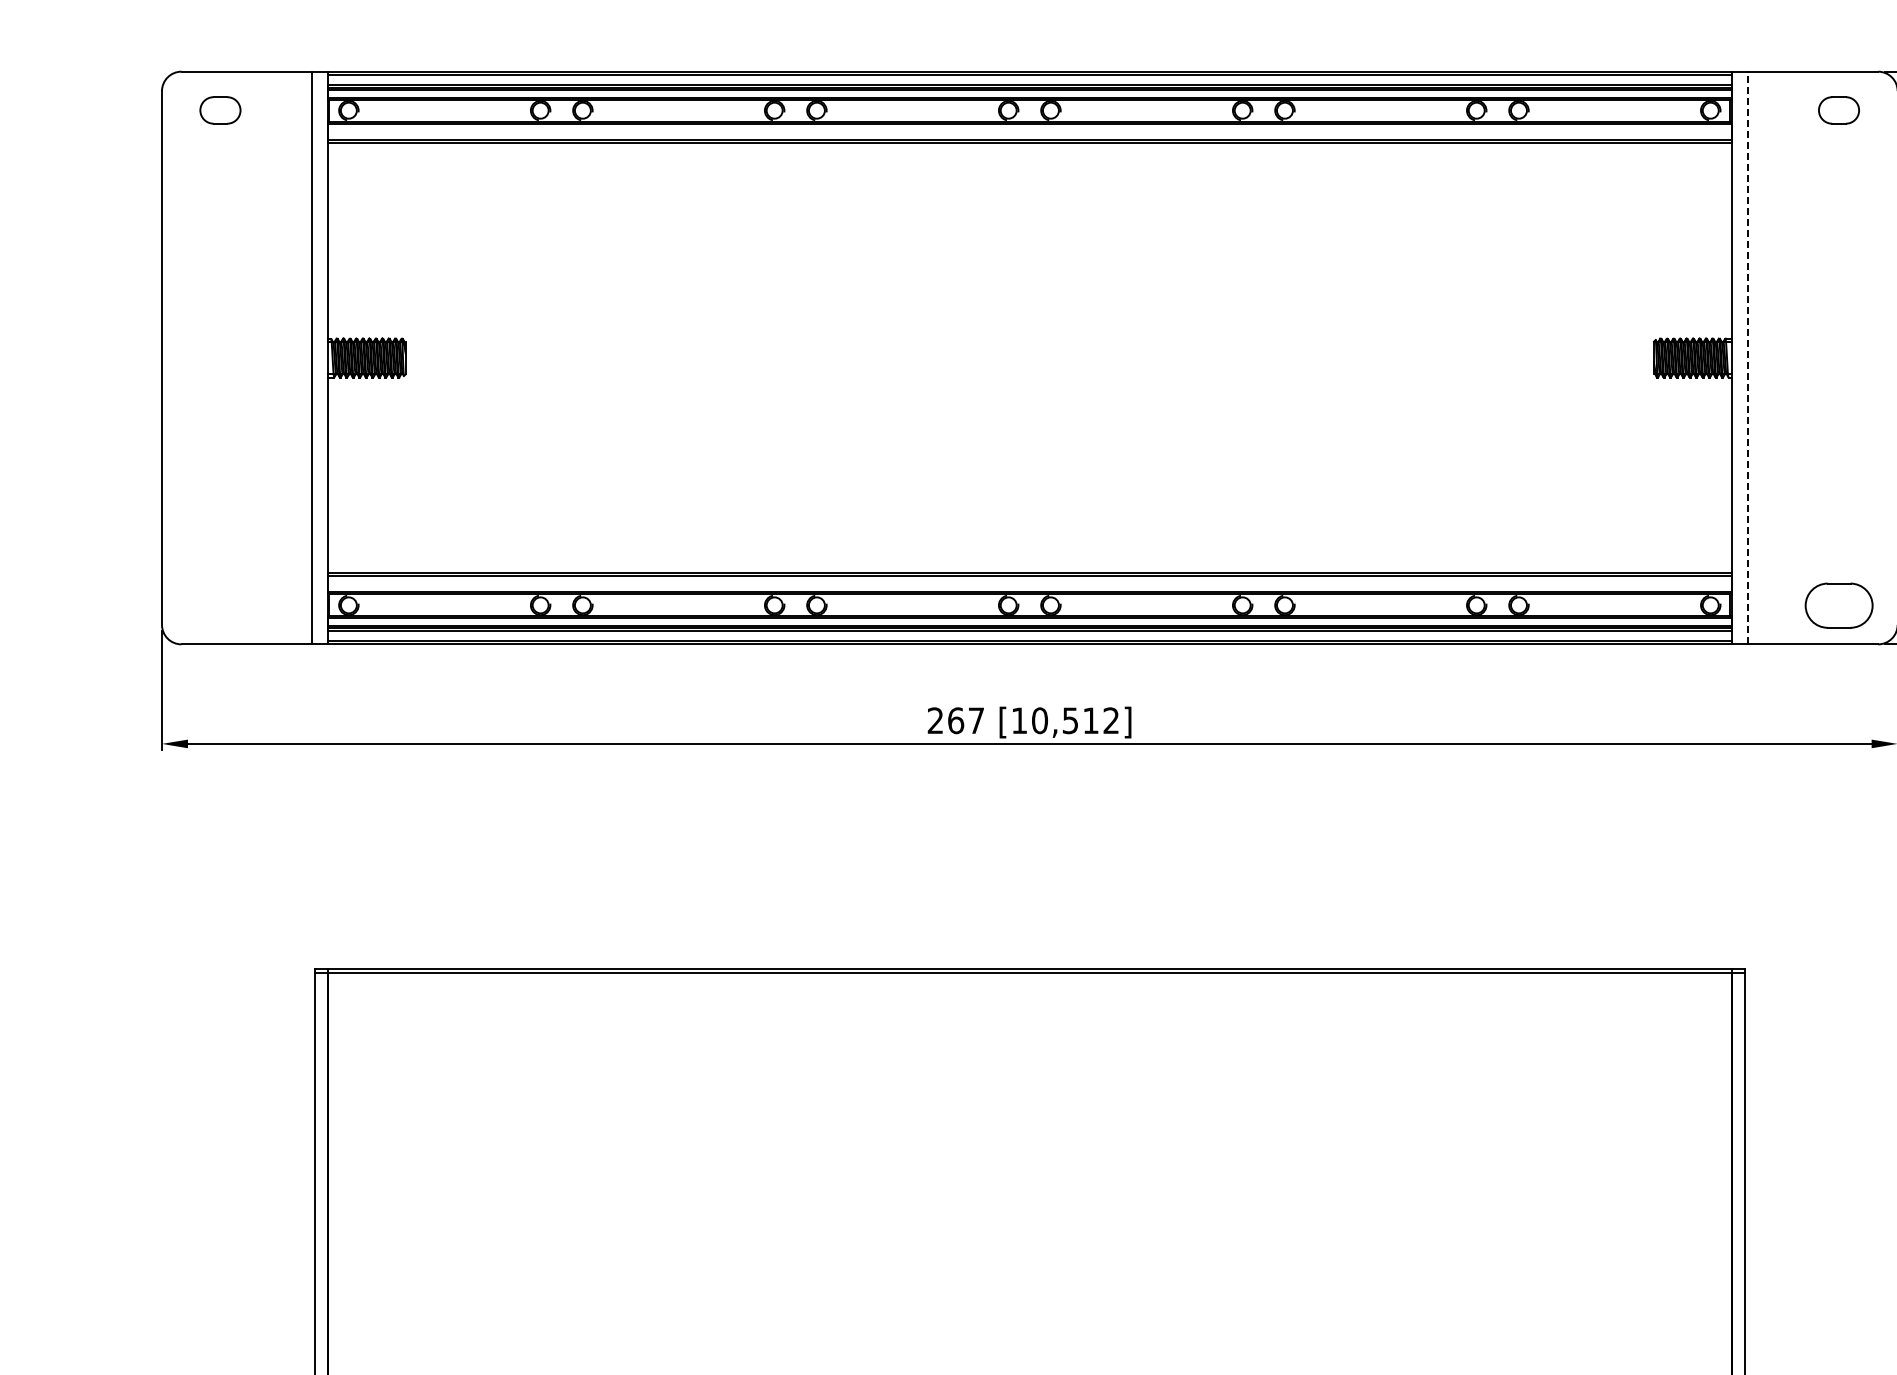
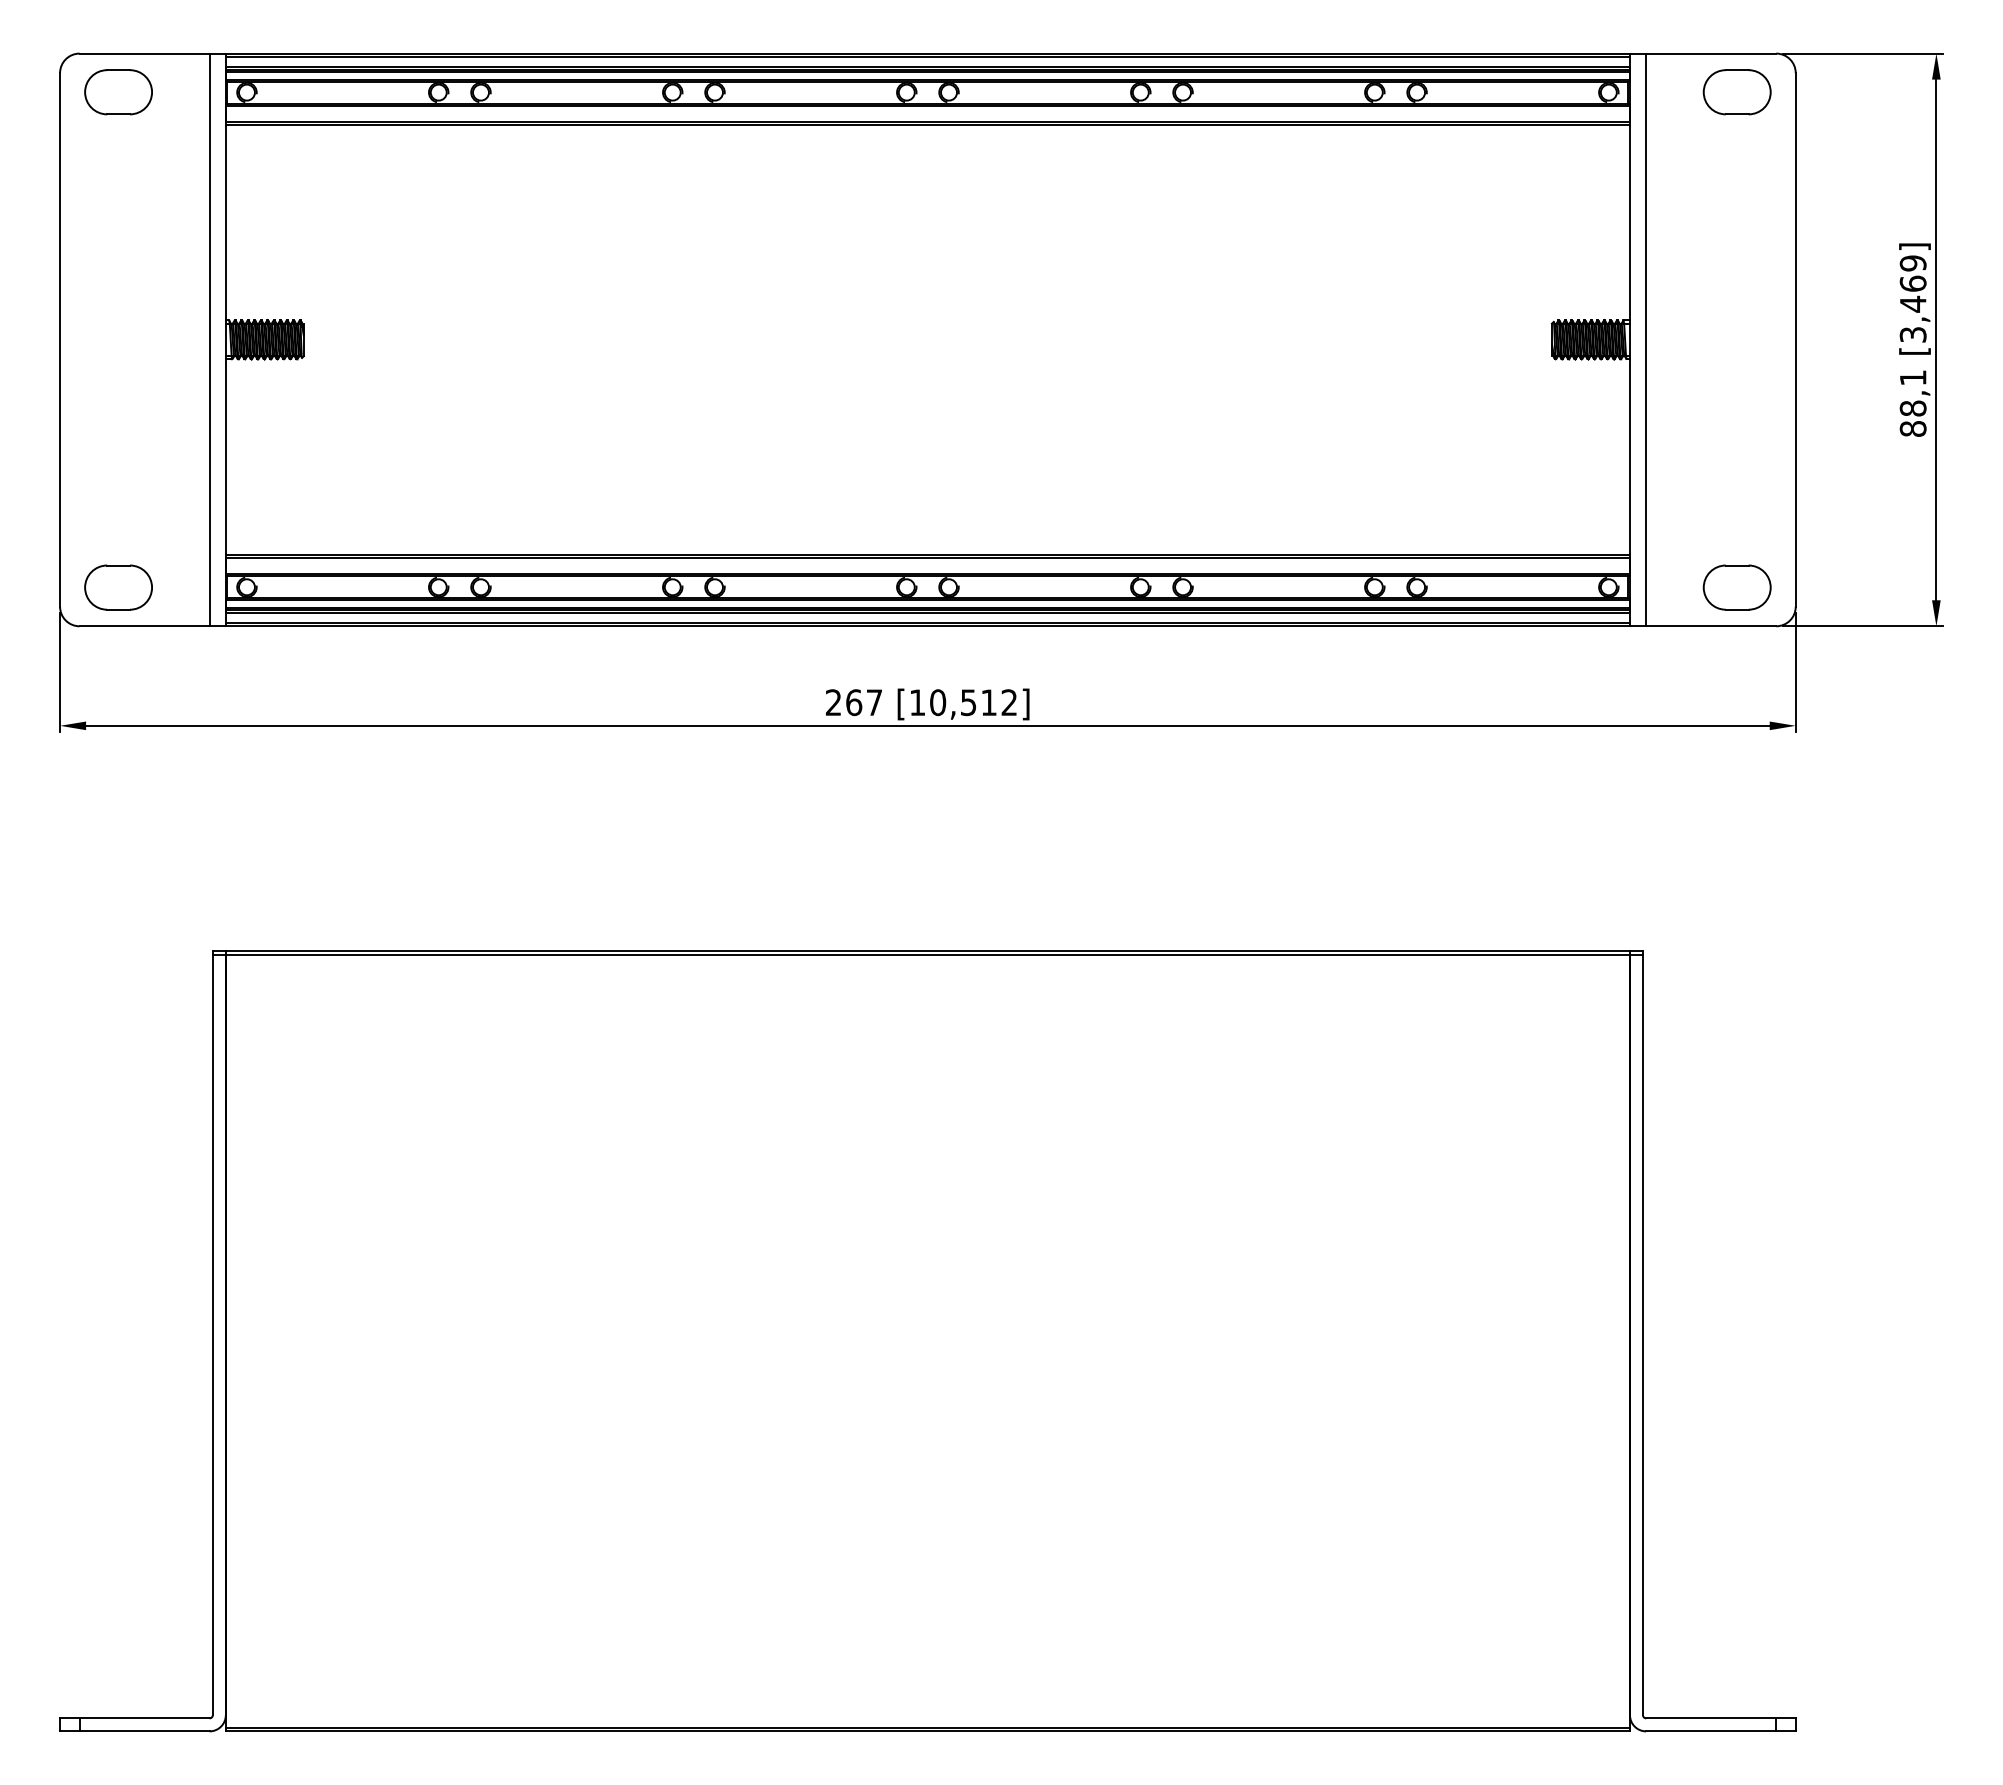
part: (220, 110) -> (118, 92), size x1.67
part: (1838, 110) -> (1736, 92), size x1.67
line: (1748, 357) -> (1646, 339), dashed -> solid
part: (220, 605) -> (118, 587), added

